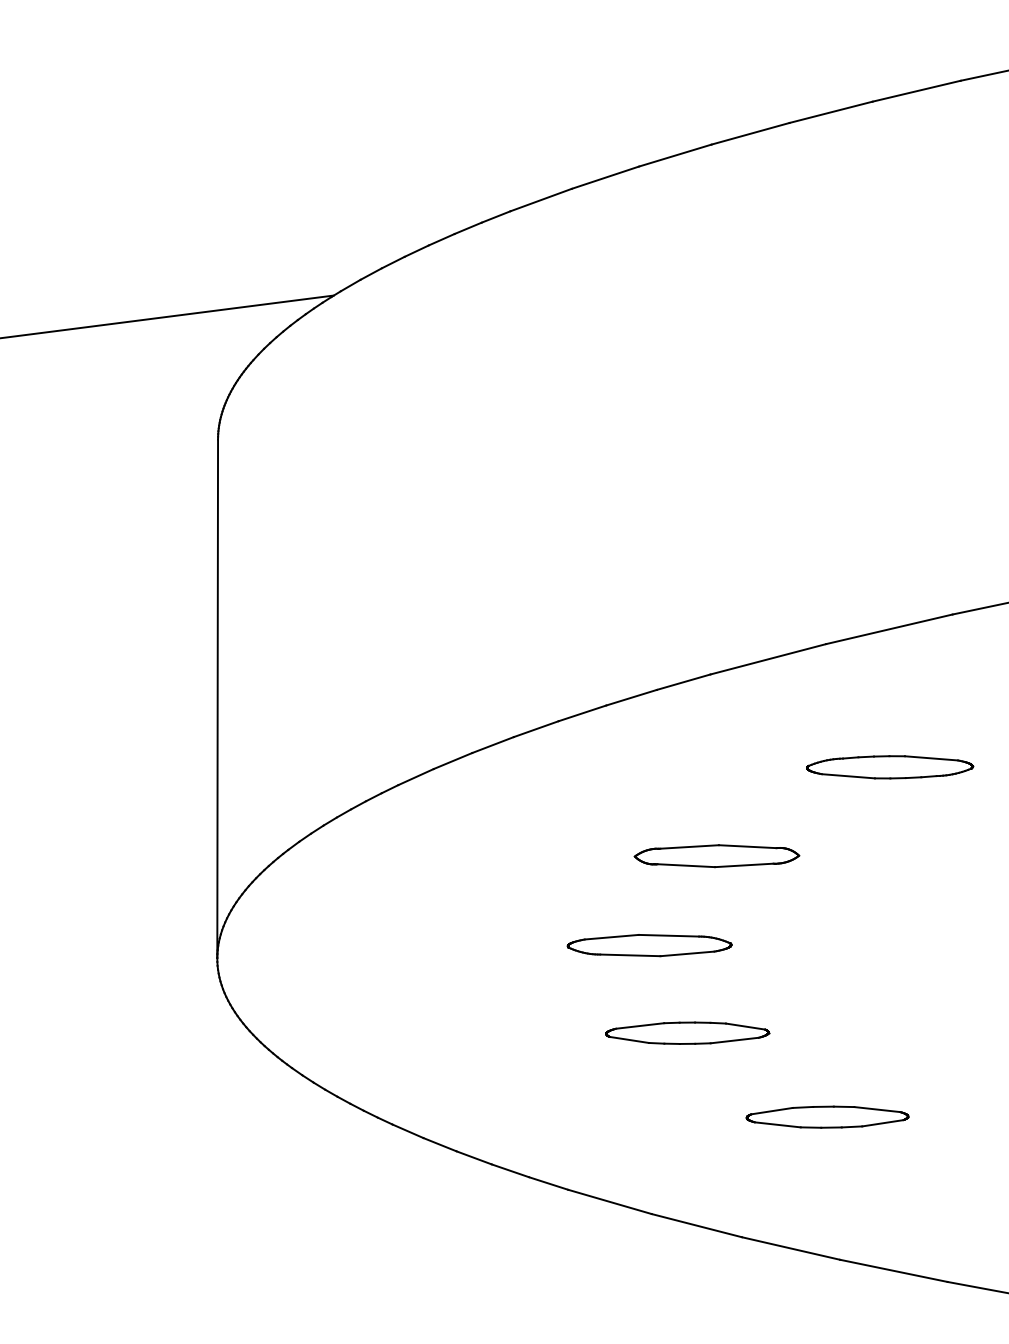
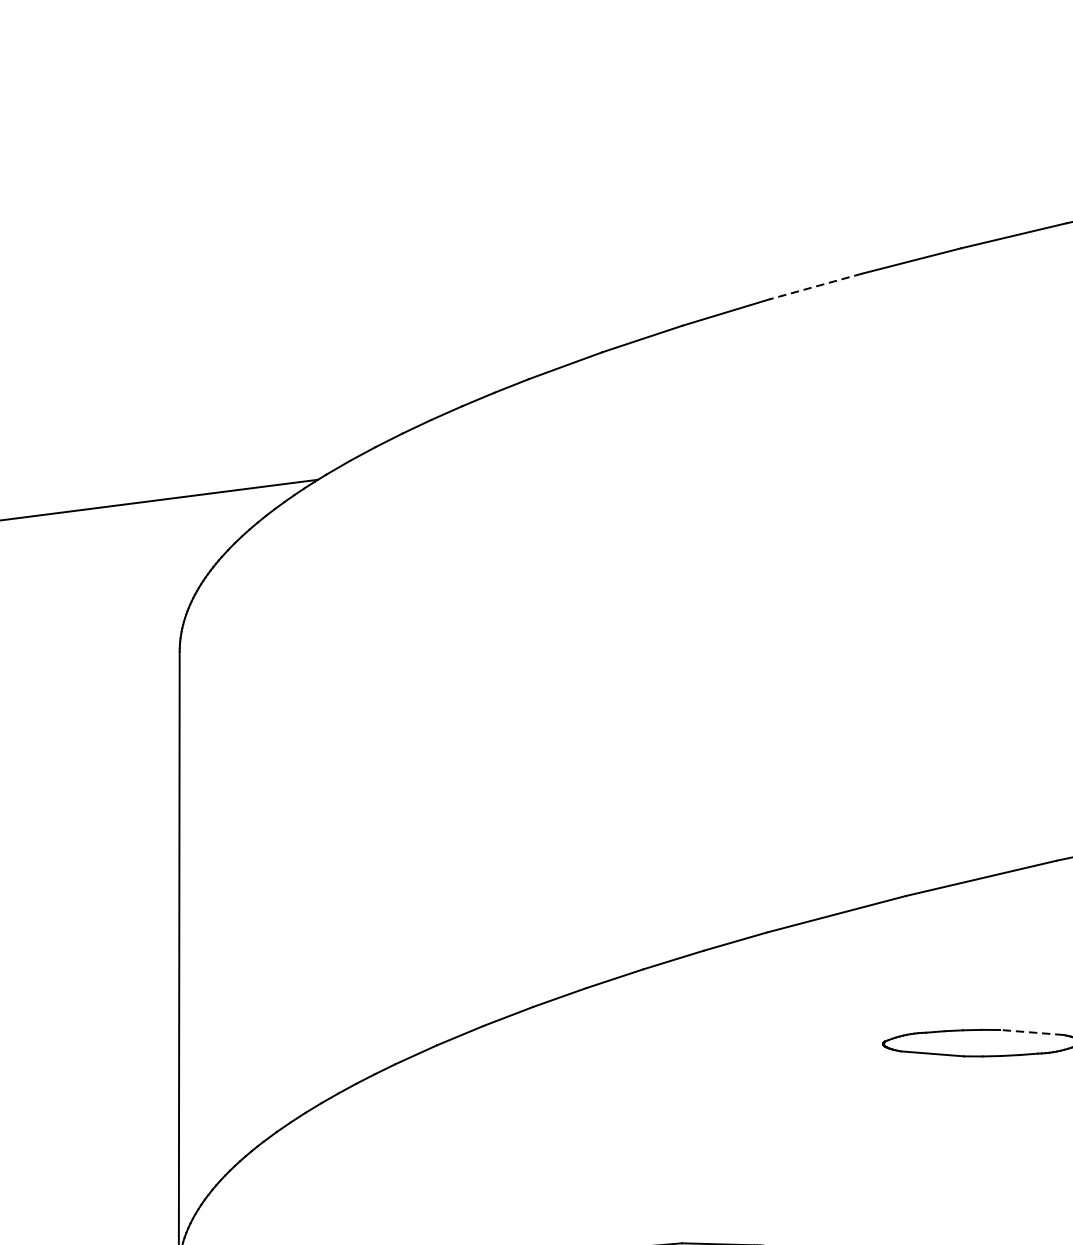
line: (750, 133) -> (815, 286), solid -> dashed
line: (931, 758) -> (1031, 1032), solid -> dashed
part: (716, 856) -> (774, 1149), removed

